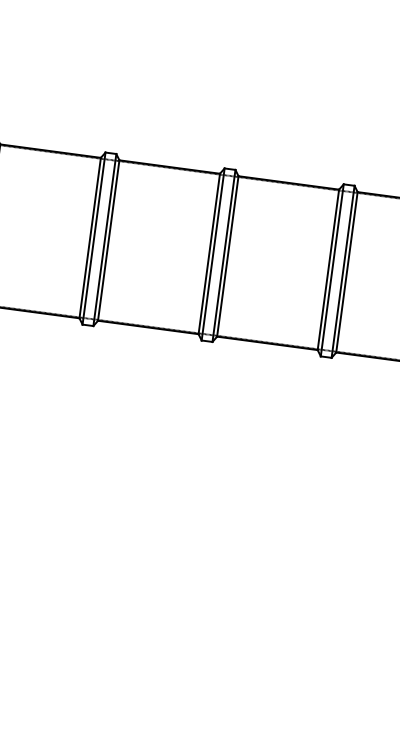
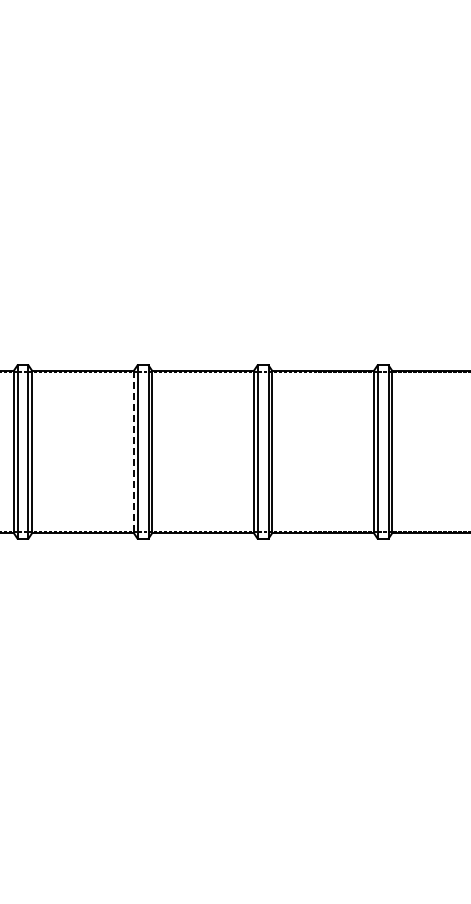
line: (89, 238) -> (133, 452), solid -> dashed

